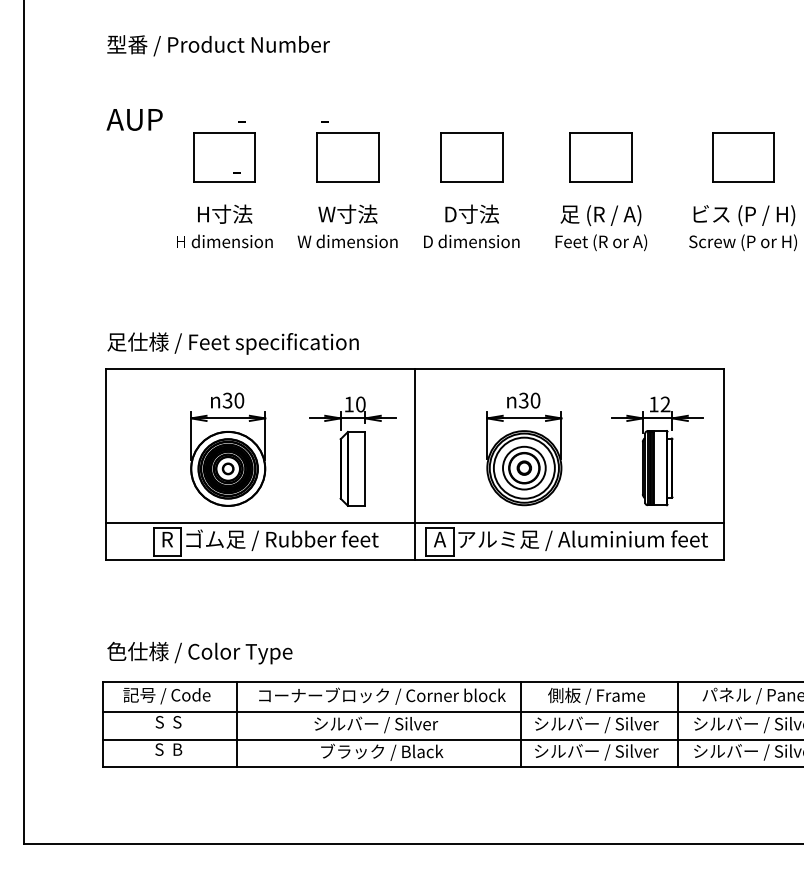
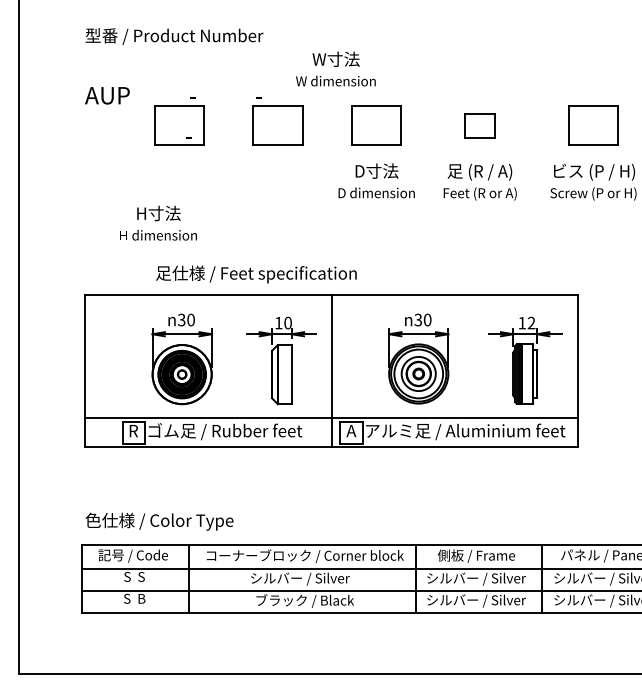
part: (600, 157) -> (479, 125), size x0.6
text: (224, 226) -> (158, 223), moved
text: (347, 226) -> (335, 69), moved
text: (232, 343) -> (255, 274), moved

